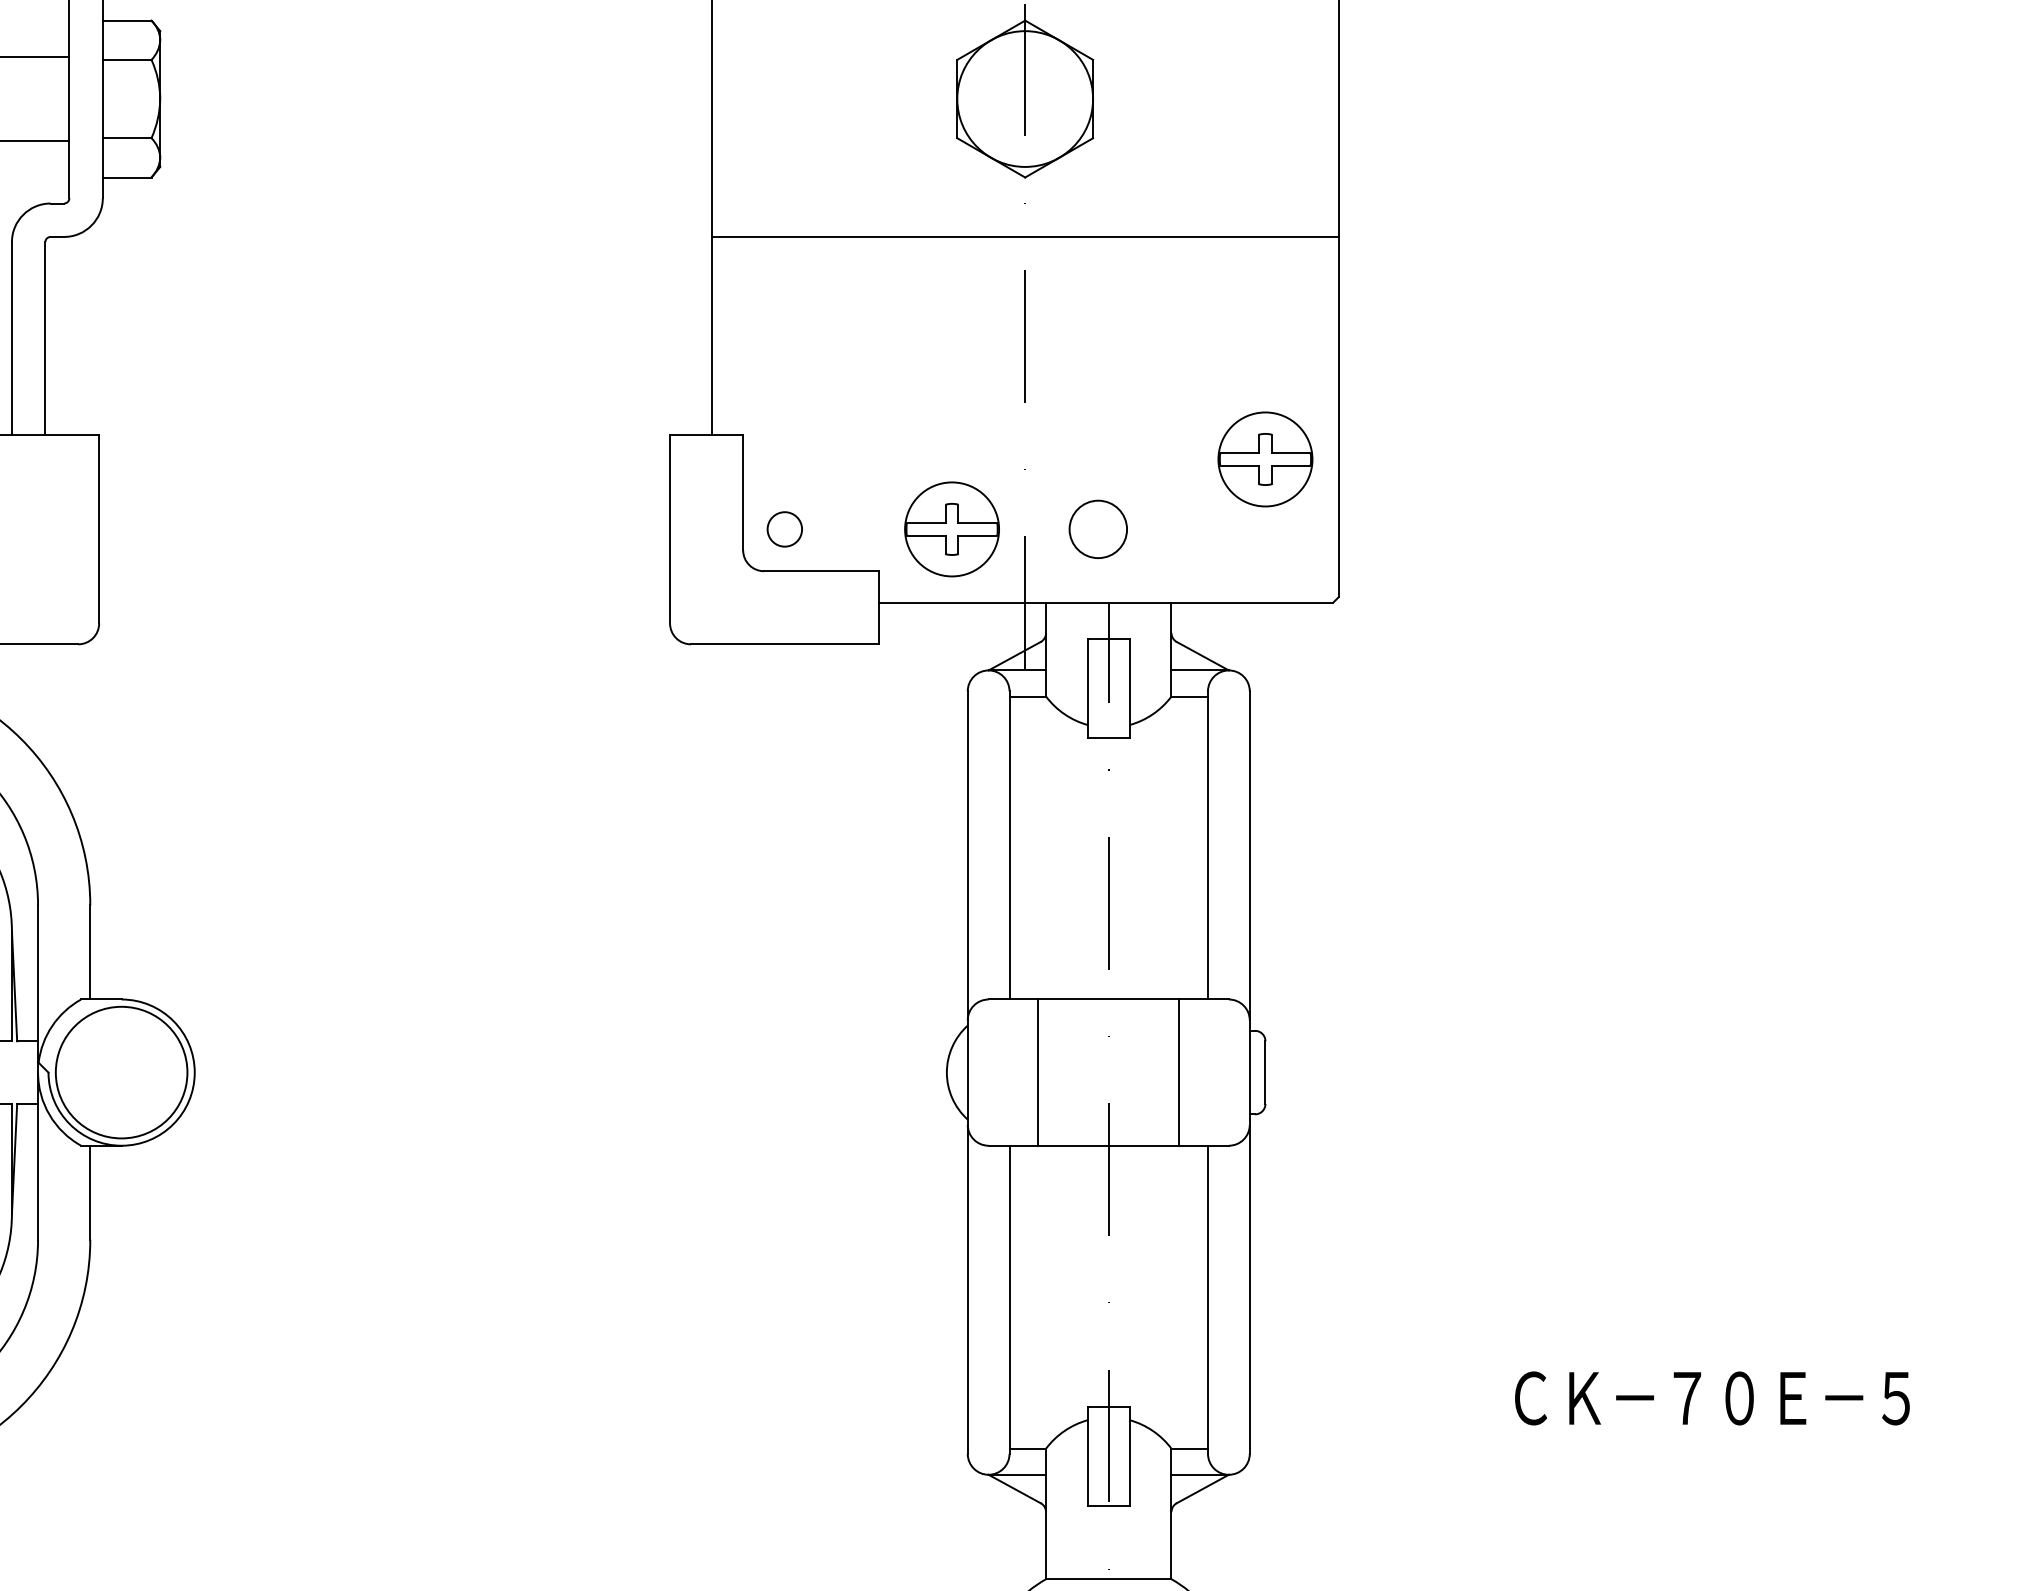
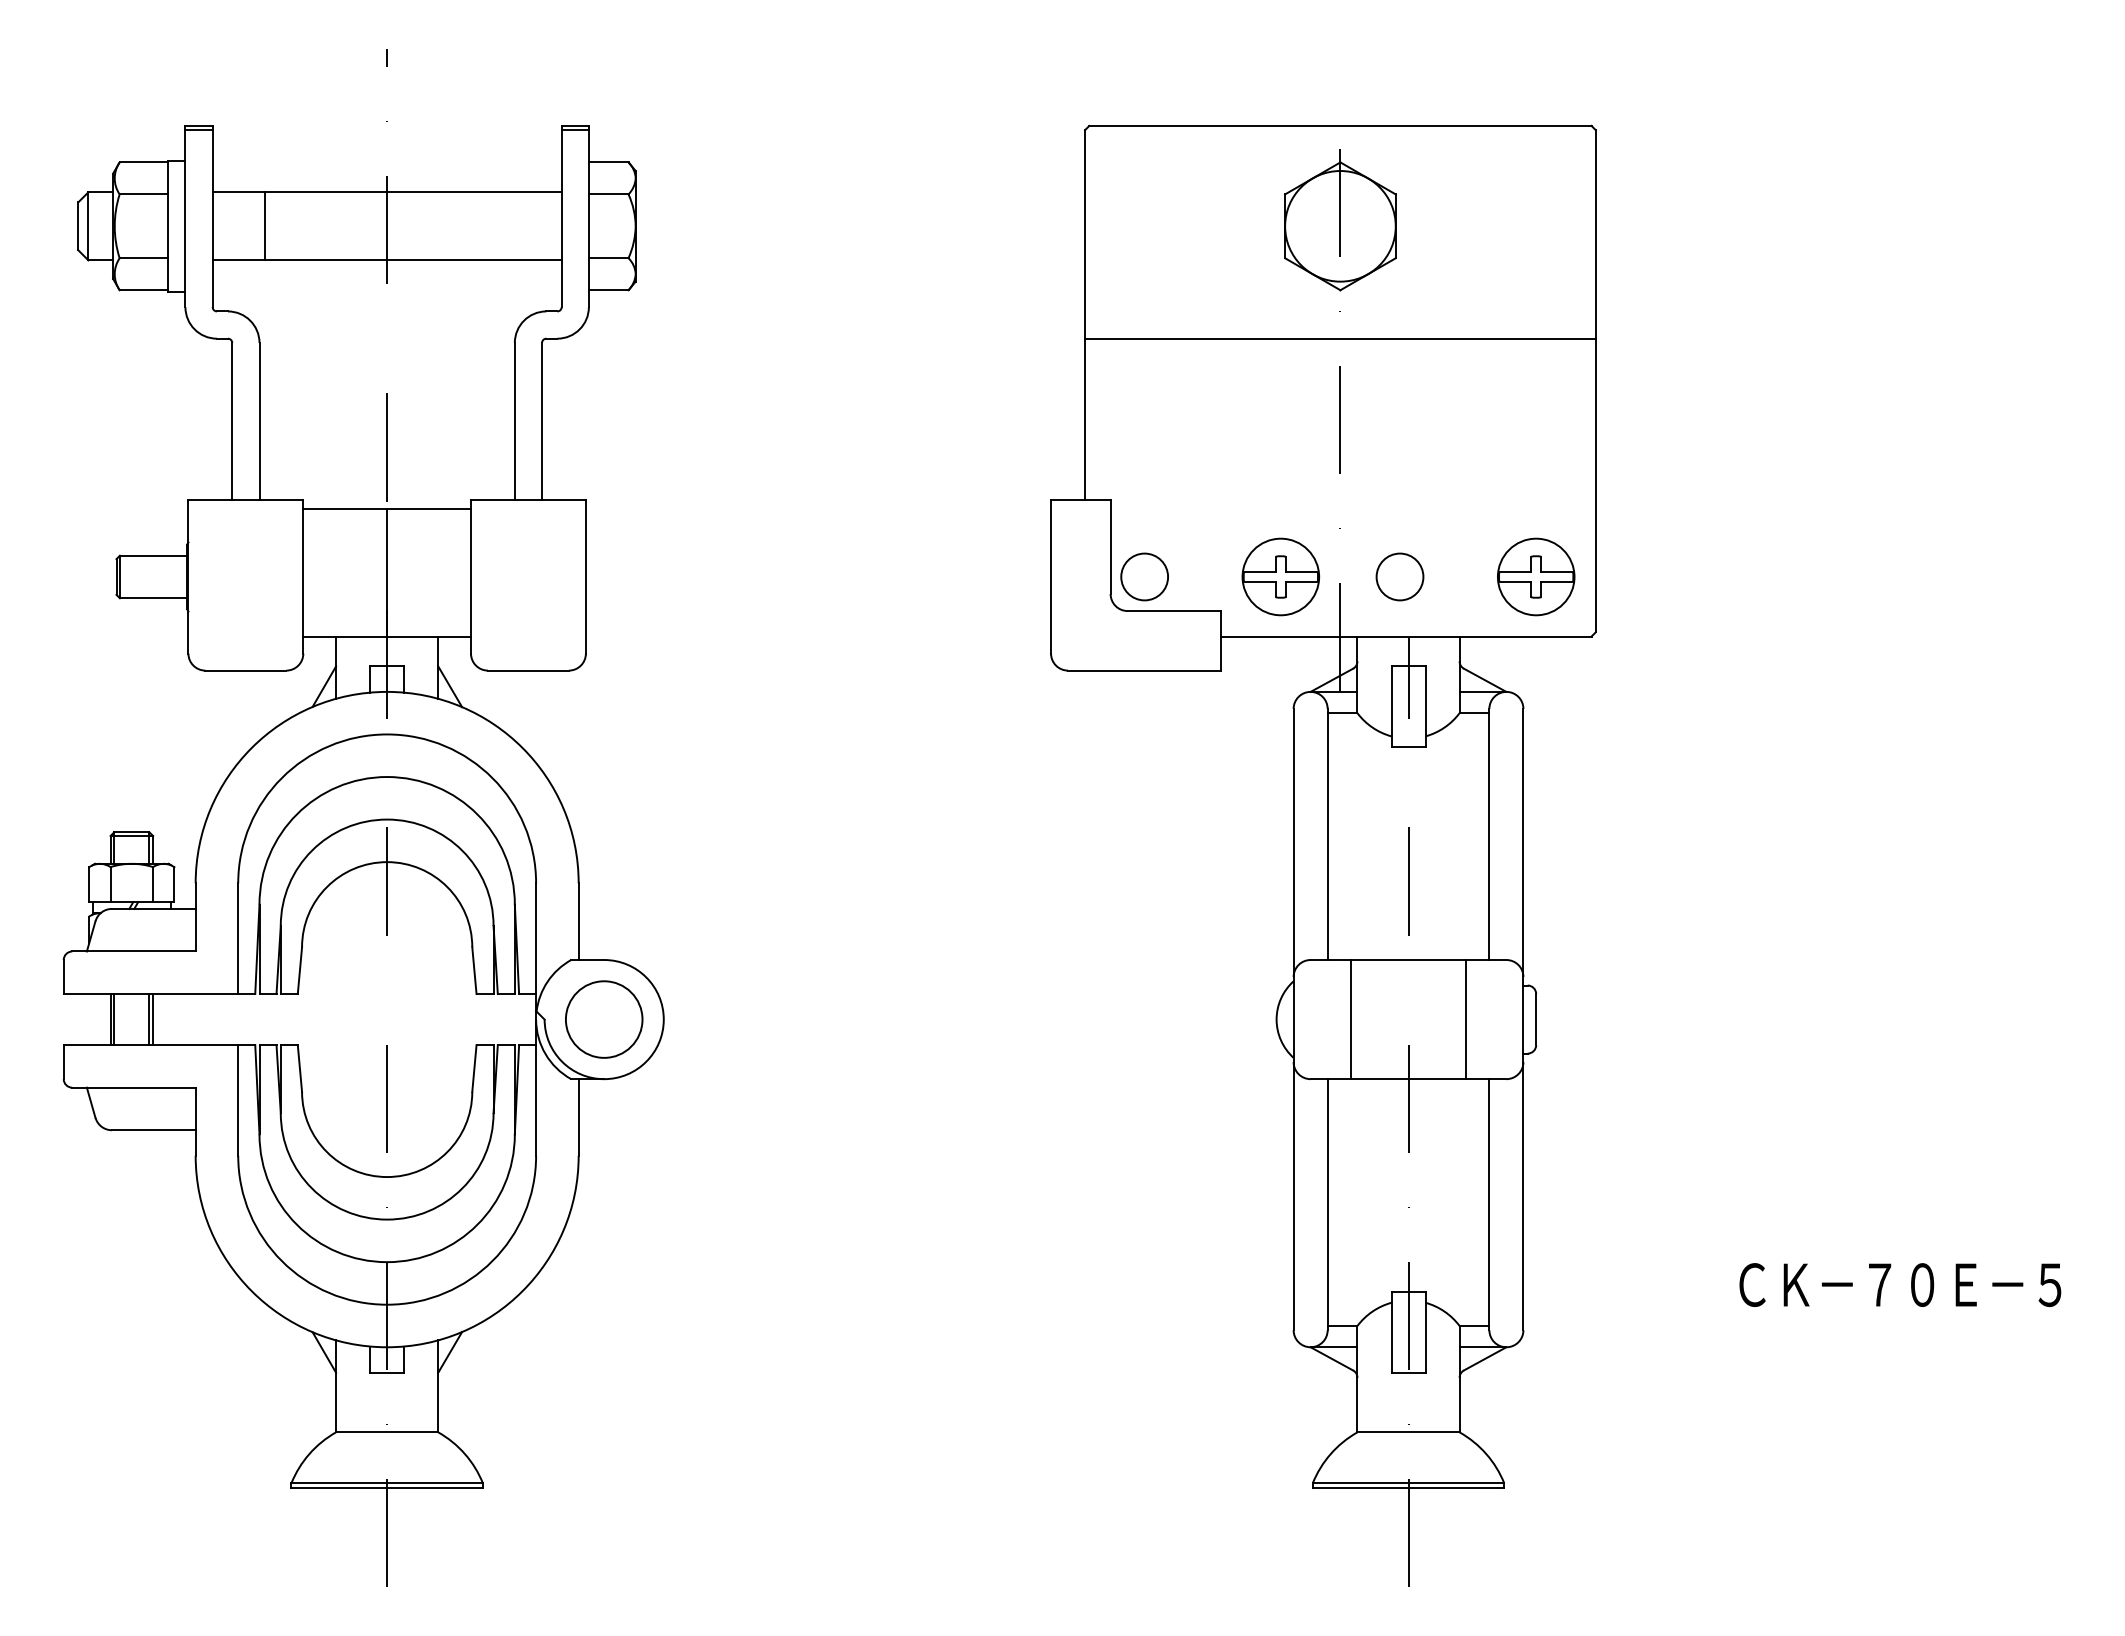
part: (1265, 458) -> (1536, 576), moved
circle: (784, 528) -> (1144, 576), size x1.67
circle: (120, 1072) -> (603, 1019), size x0.71

